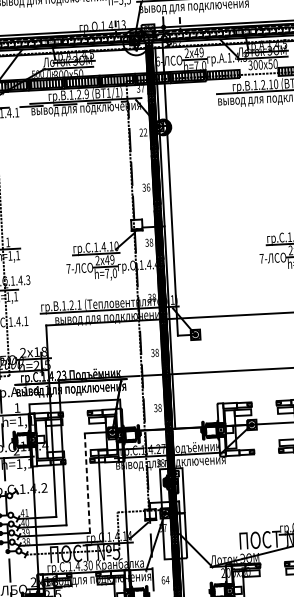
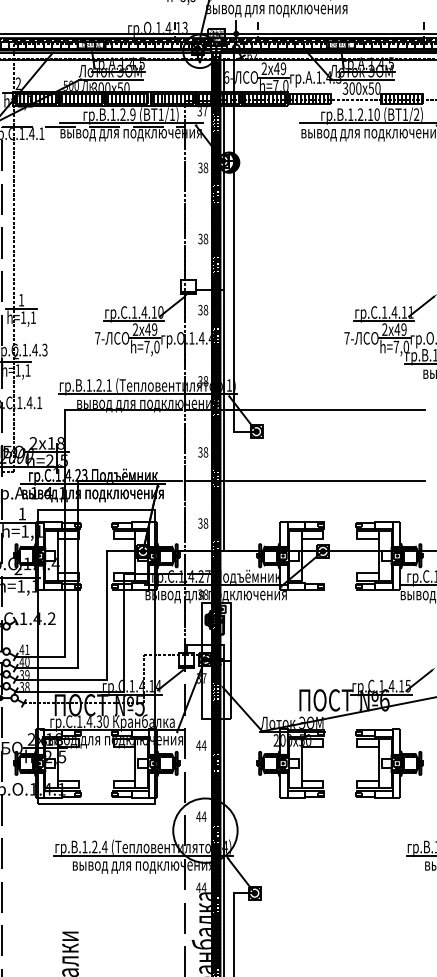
text: (143, 132) -> (203, 167), 22 -> 38
text: (148, 187) -> (205, 238), 36 -> 38
line: (87, 482) -> (107, 614), dashed -> solid
text: (163, 580) -> (198, 745), 64 -> 44

